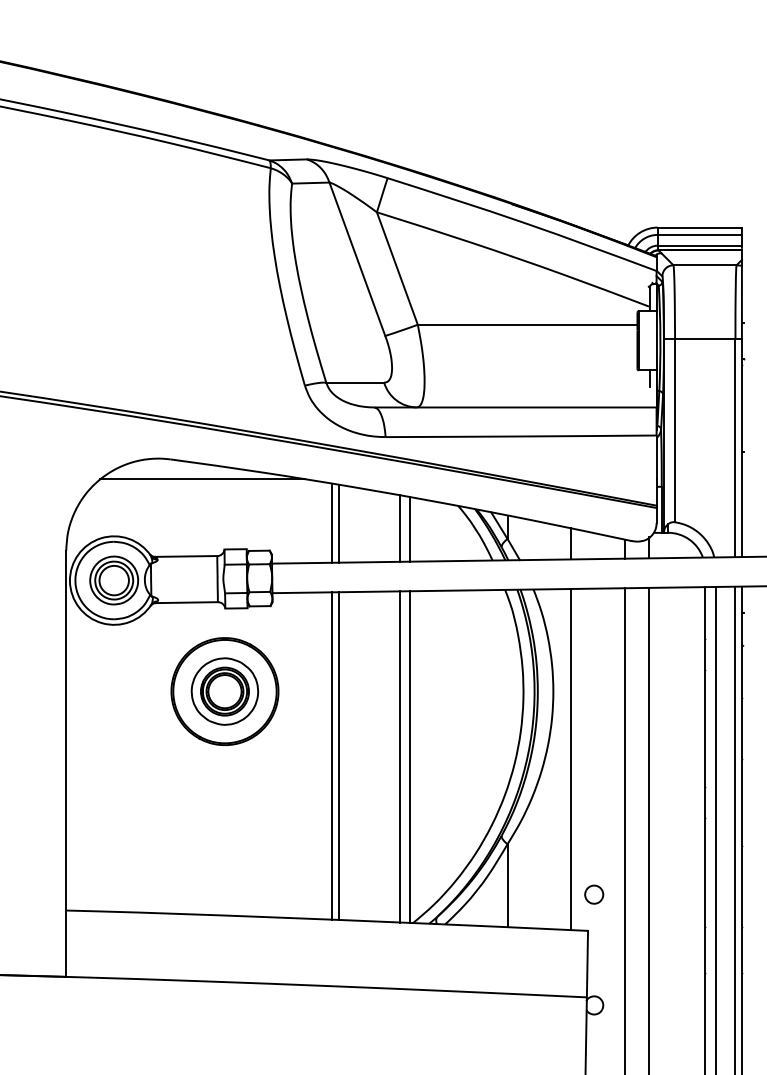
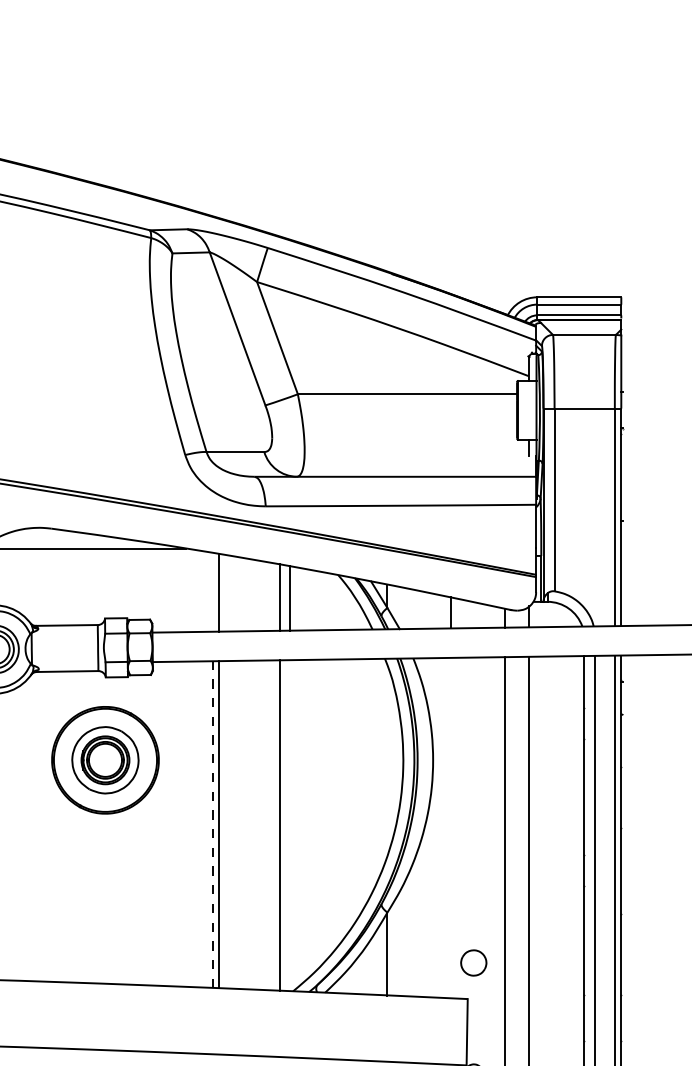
line: (332, 522) -> (212, 591), removed
line: (332, 756) -> (212, 825), solid -> dashed
line: (410, 756) -> (290, 825), removed
line: (571, 759) -> (451, 828), removed
part: (594, 894) -> (474, 962), size x1.4

